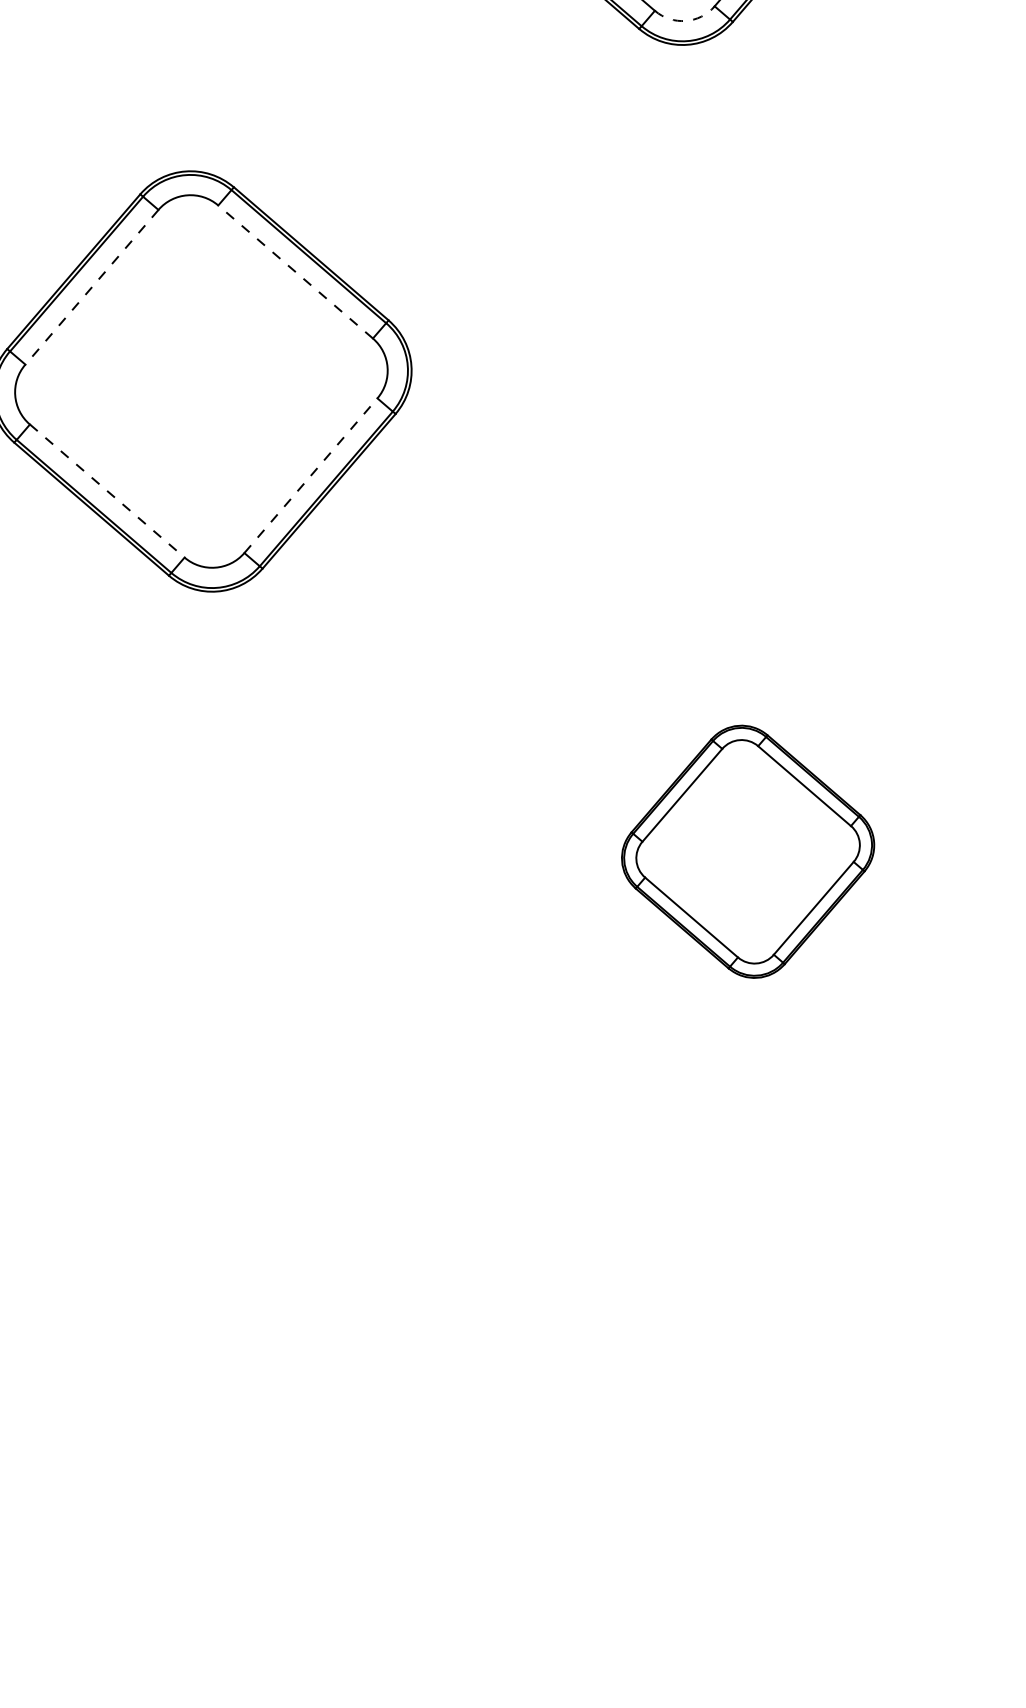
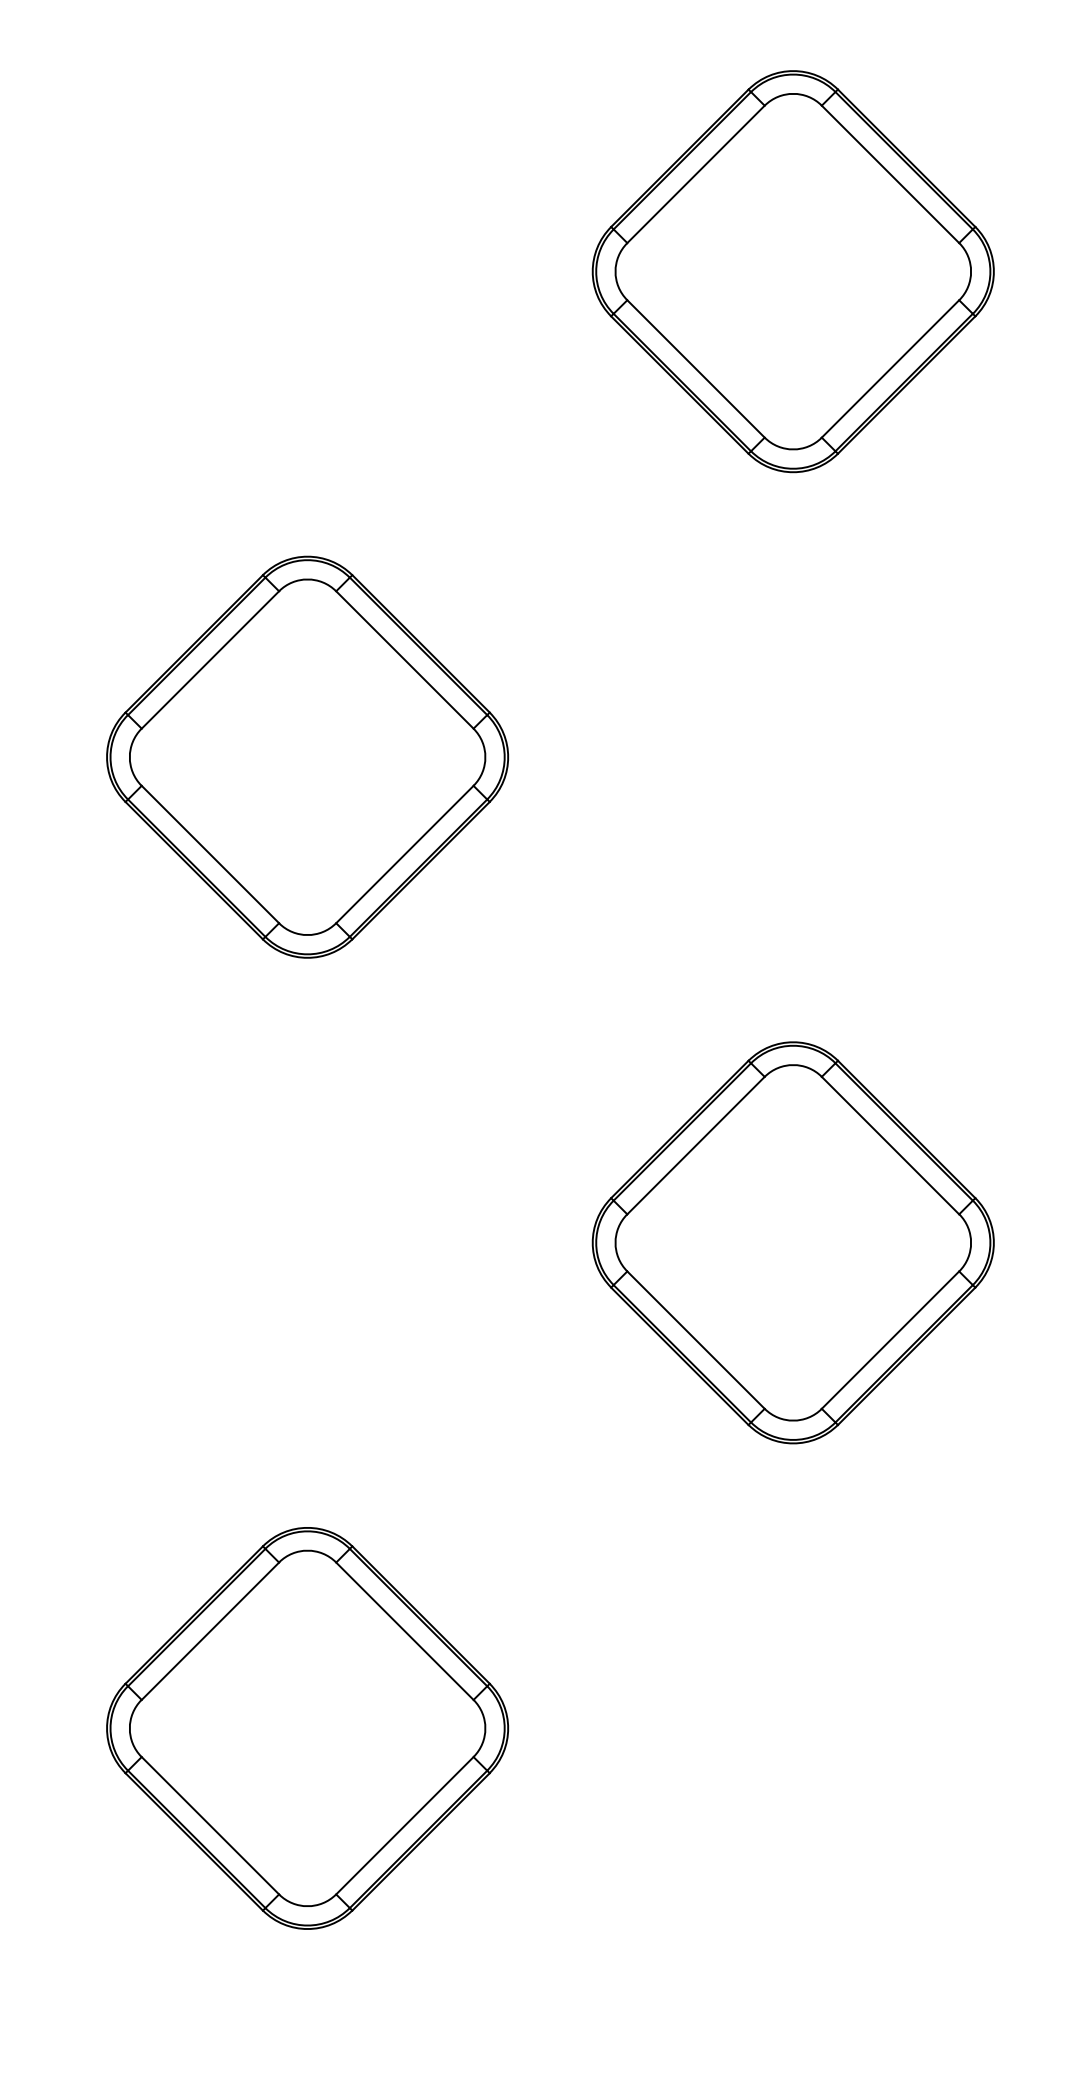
arc: (685, 20) -> (793, 449), dashed -> solid
line: (295, 271) -> (404, 659), dashed -> solid
line: (92, 287) -> (210, 660), dashed -> solid
line: (311, 475) -> (405, 854), dashed -> solid
line: (107, 490) -> (210, 854), dashed -> solid
part: (747, 851) -> (792, 1242), size x1.67
part: (277, 1398) -> (307, 1728), added

